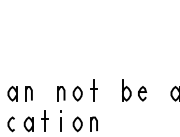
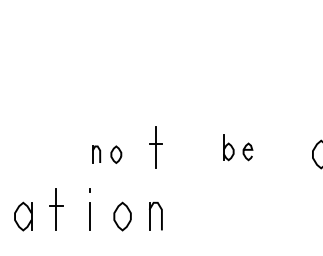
part: (134, 90) -> (237, 147), size x0.6
part: (28, 93) -> (22, 154), removed
part: (69, 93) -> (105, 154), size x0.6

